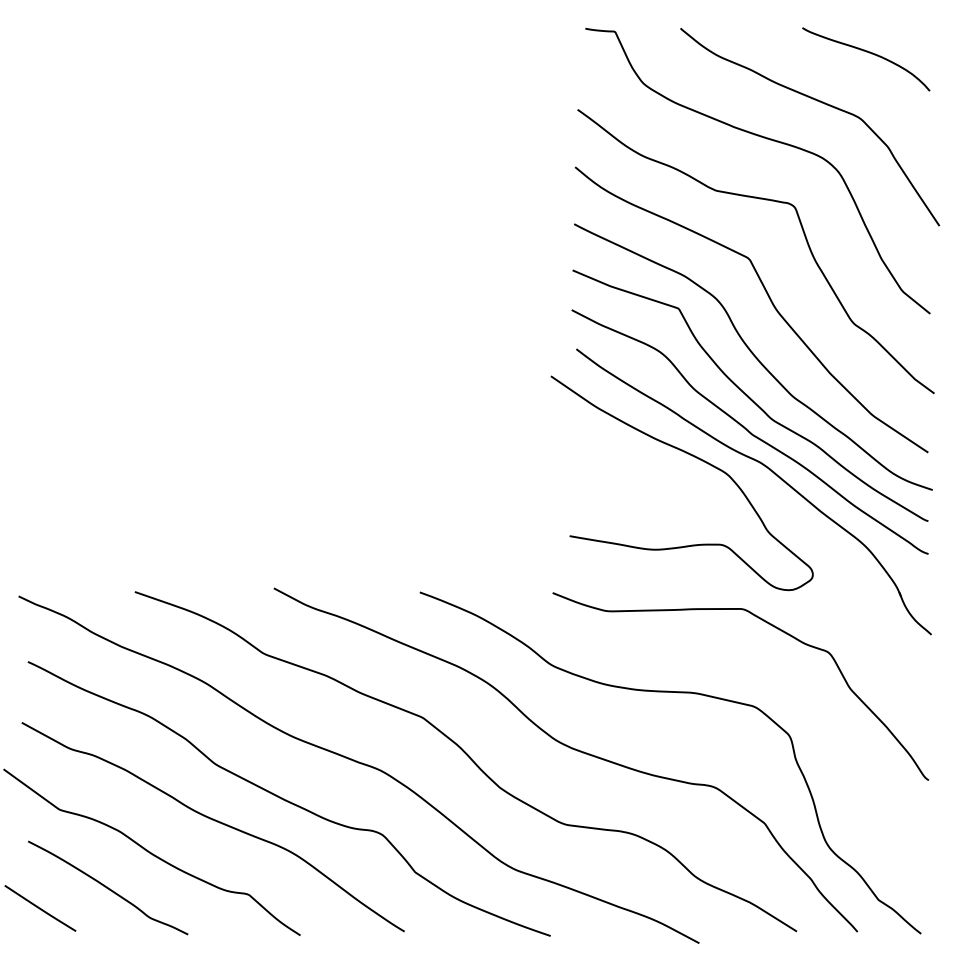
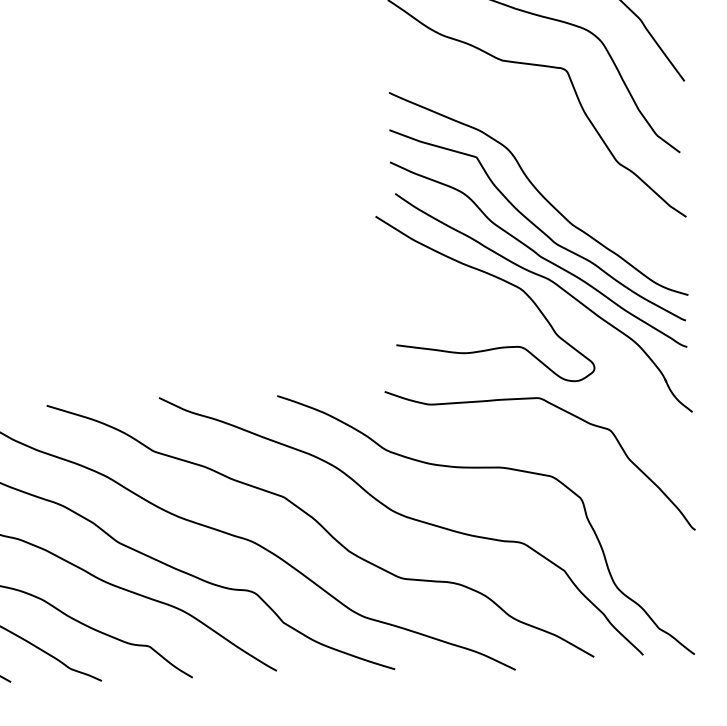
curve: (769, 299) -> (549, 146), removed

